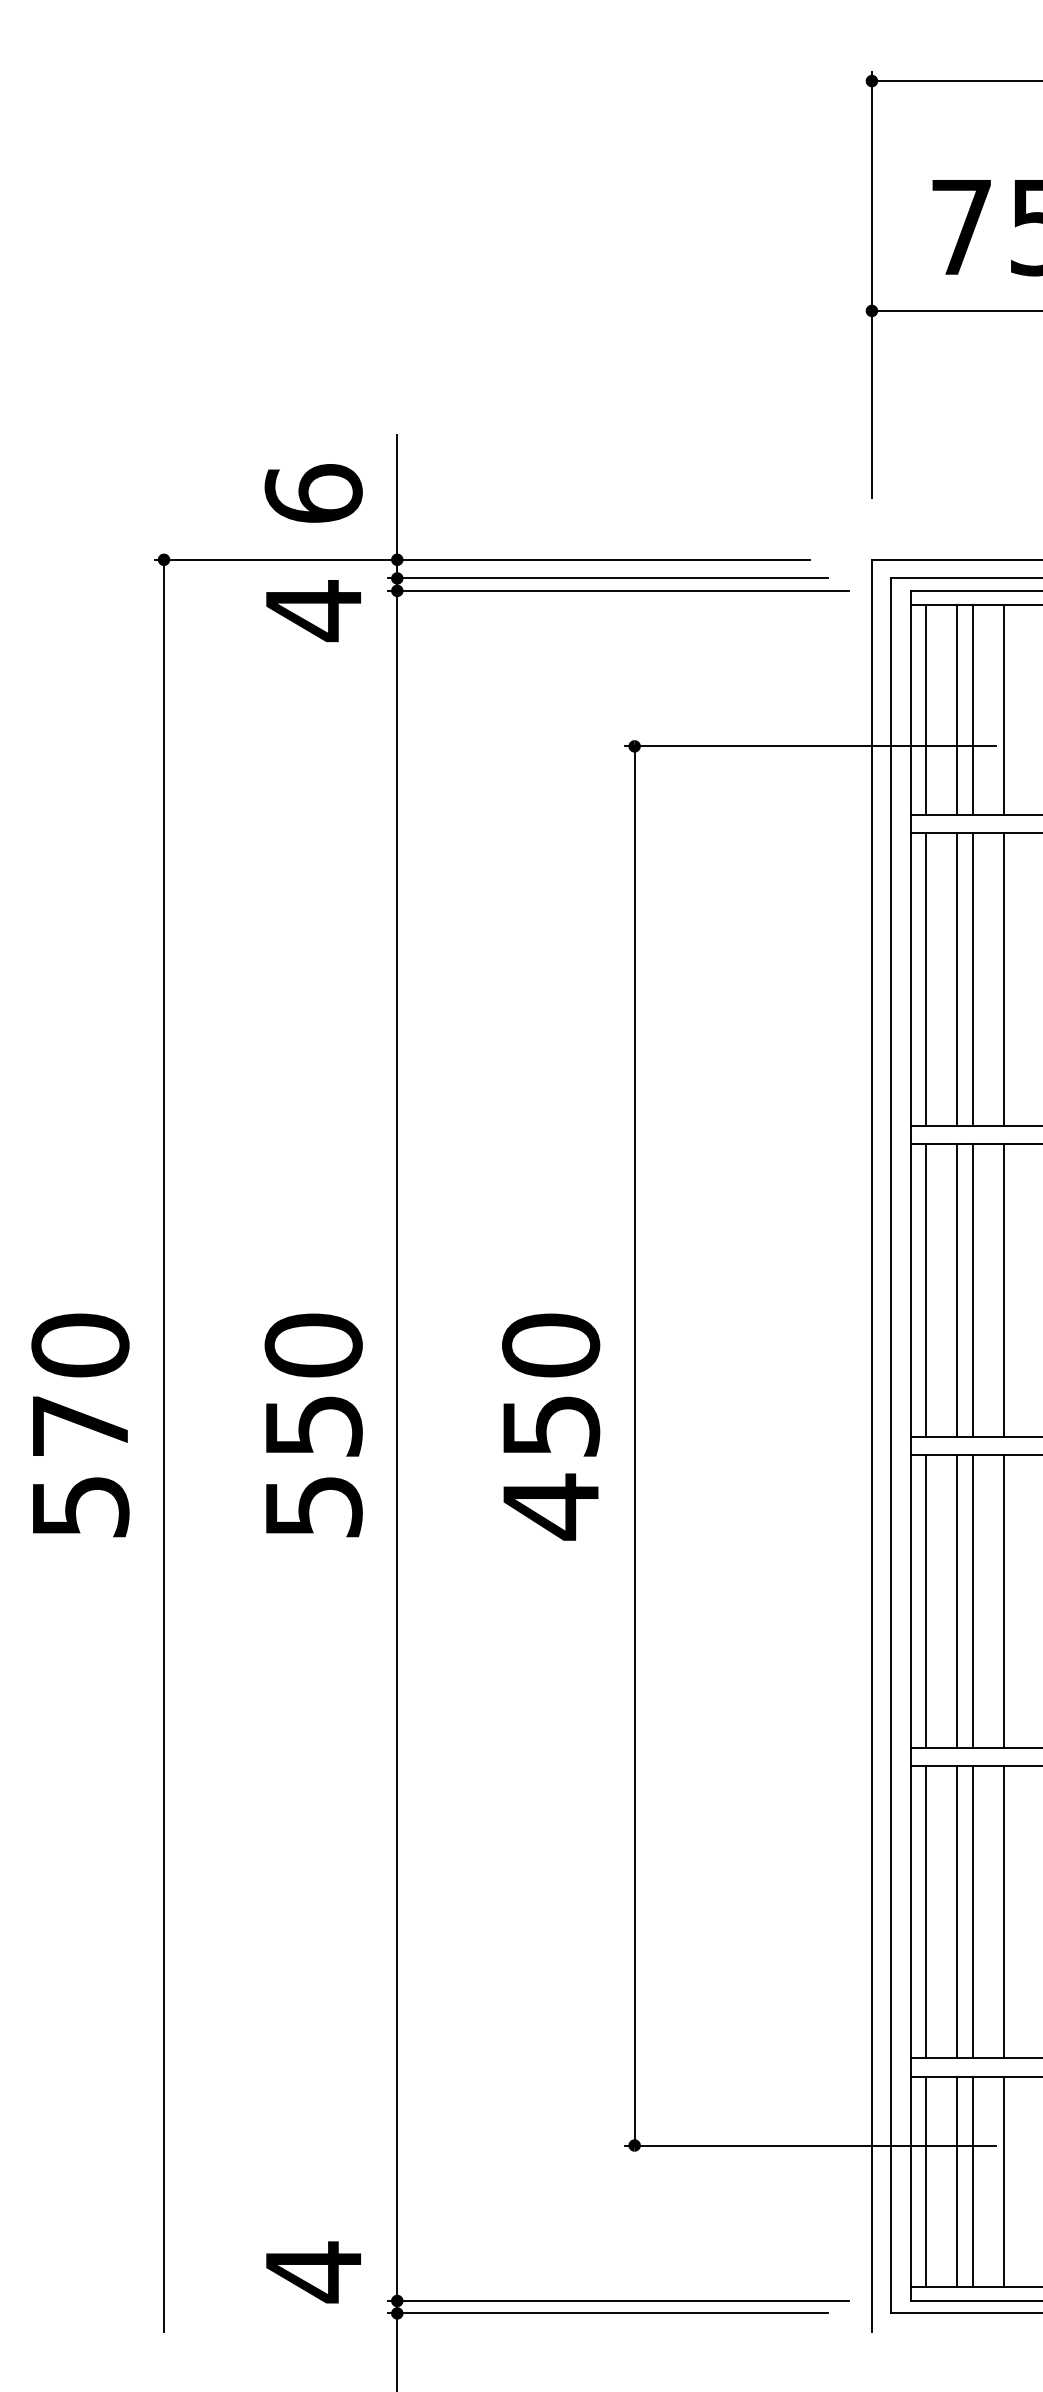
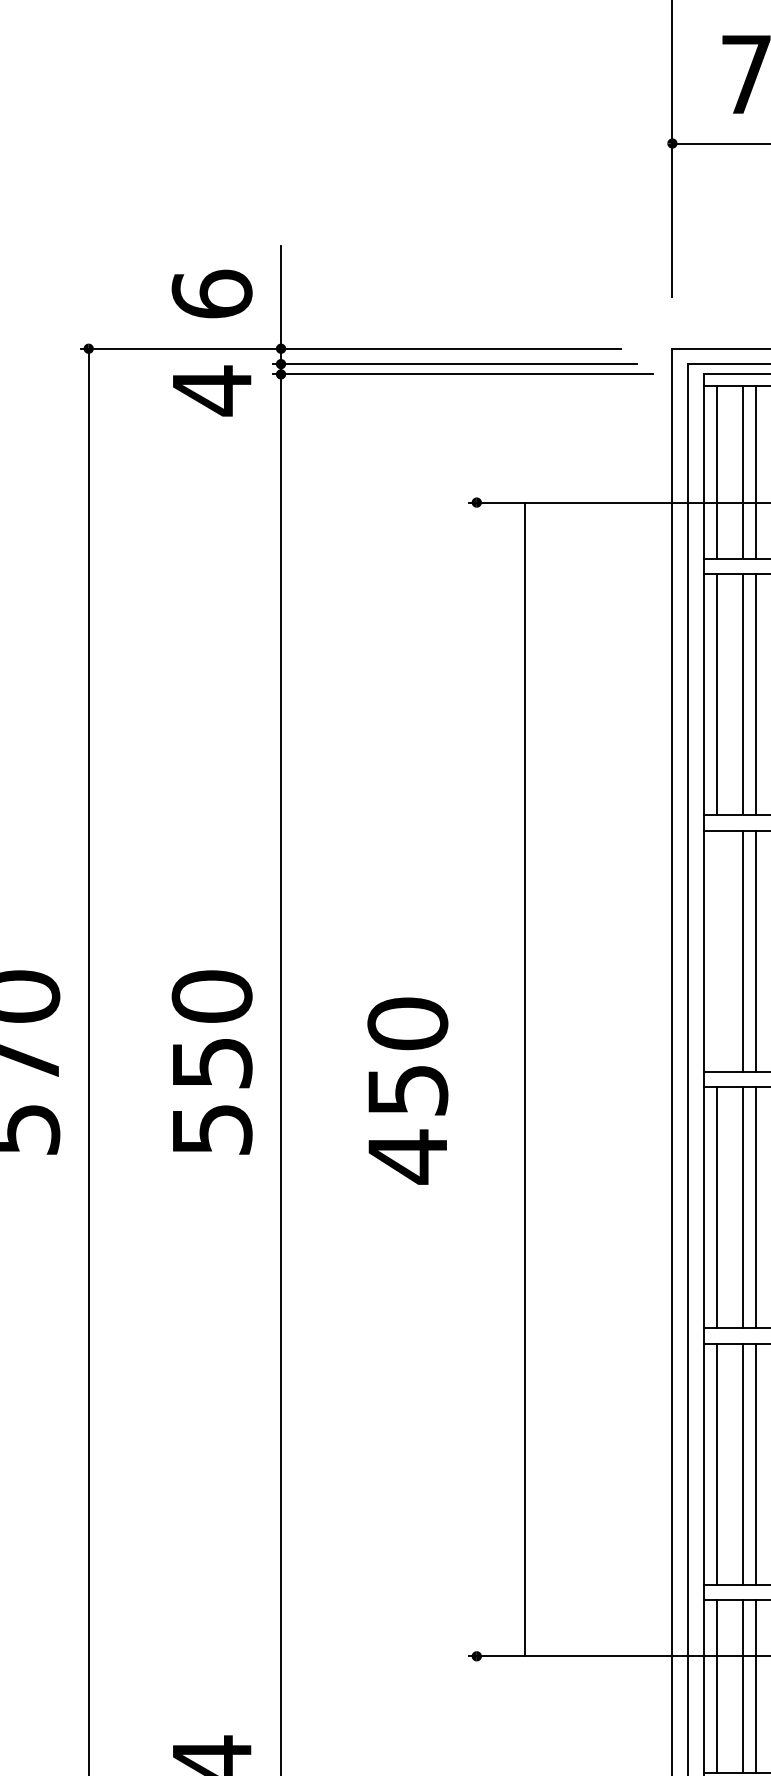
line: (926, 1290) -> (717, 951), removed
text: (551, 1426) -> (408, 1090), moved
line: (634, 1445) -> (524, 1079), moved

